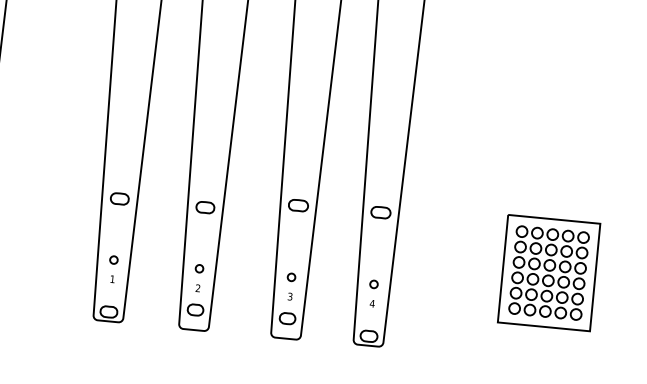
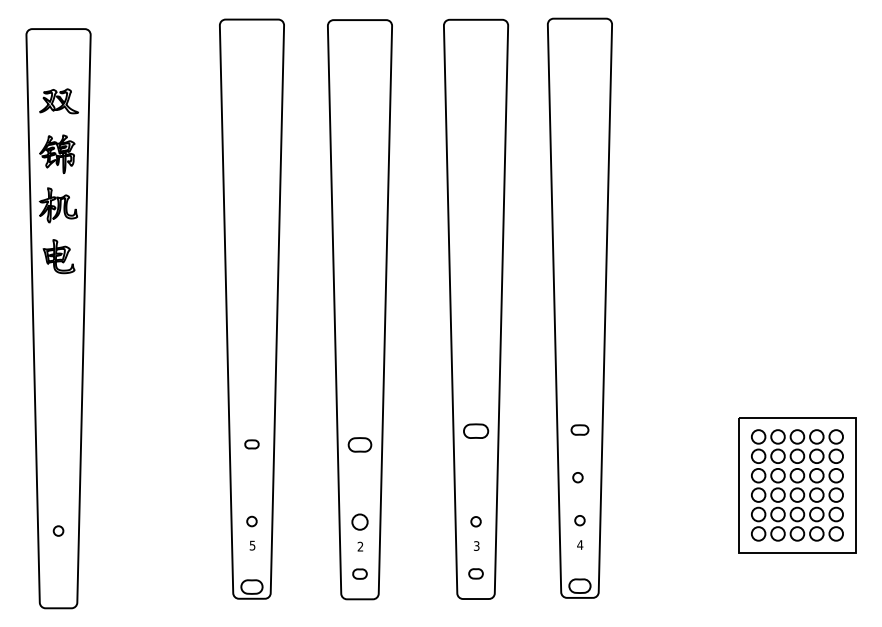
part: (119, 198) -> (251, 444), size x0.6
part: (380, 212) -> (579, 429), size x0.7
circle: (375, 250) -> (577, 477), added
circle: (199, 268) -> (359, 521), size x1.6
text: (112, 279) -> (252, 545), 1 -> 5
part: (195, 309) -> (359, 573), size x0.7
part: (287, 318) -> (475, 573), size x0.7

